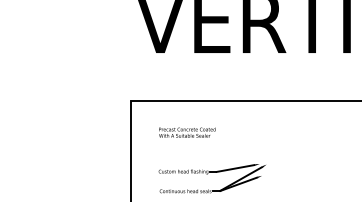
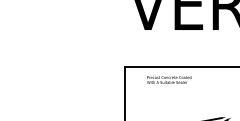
text: (187, 132) -> (169, 79), moved

